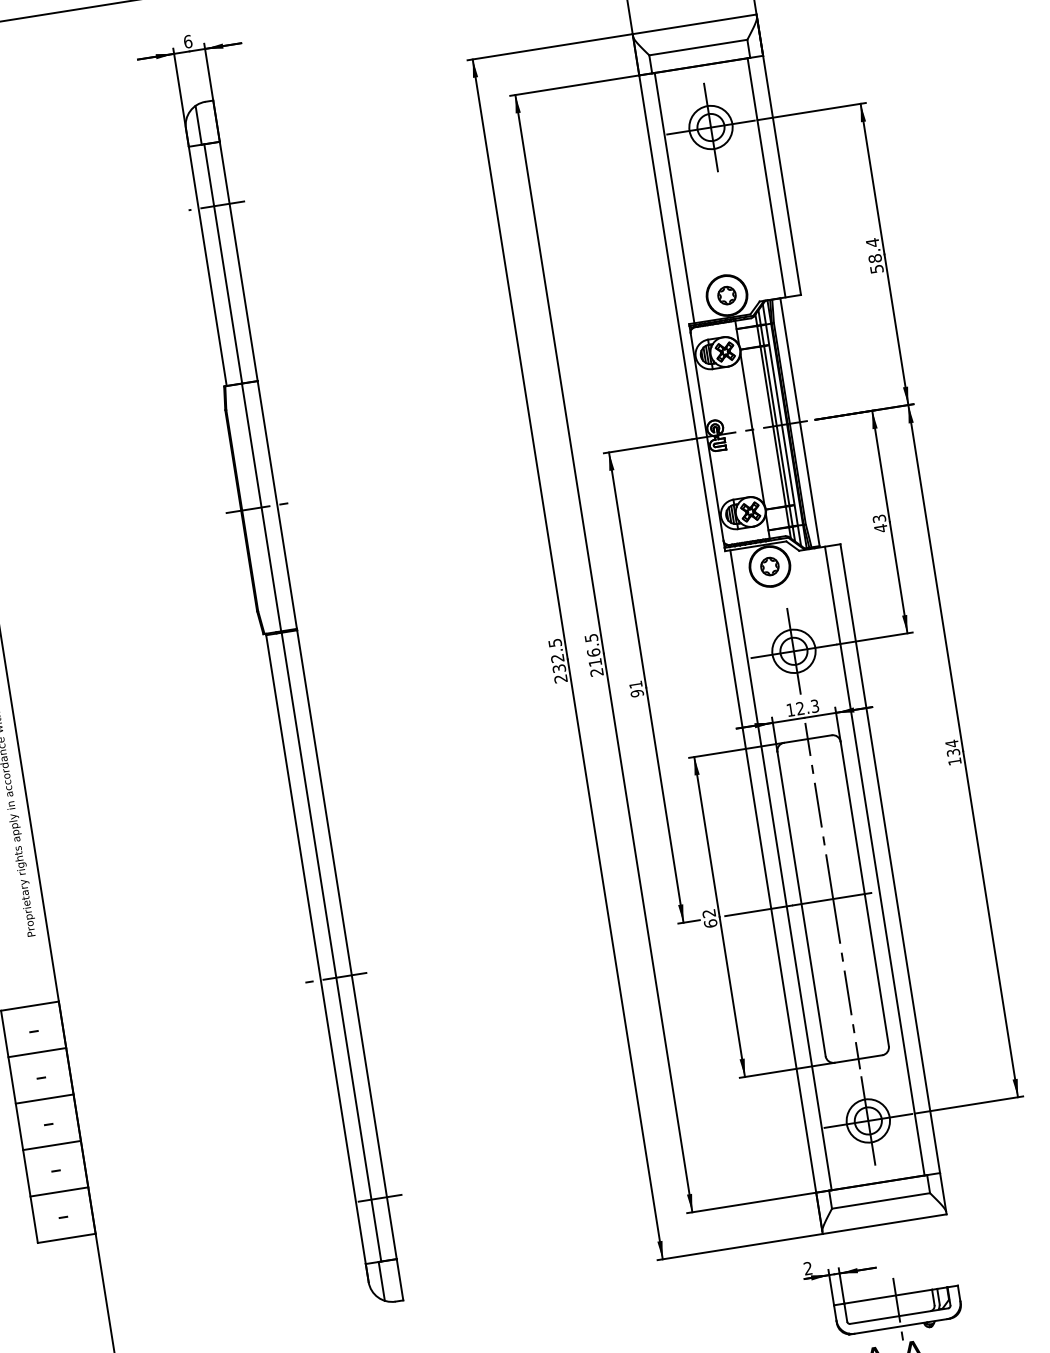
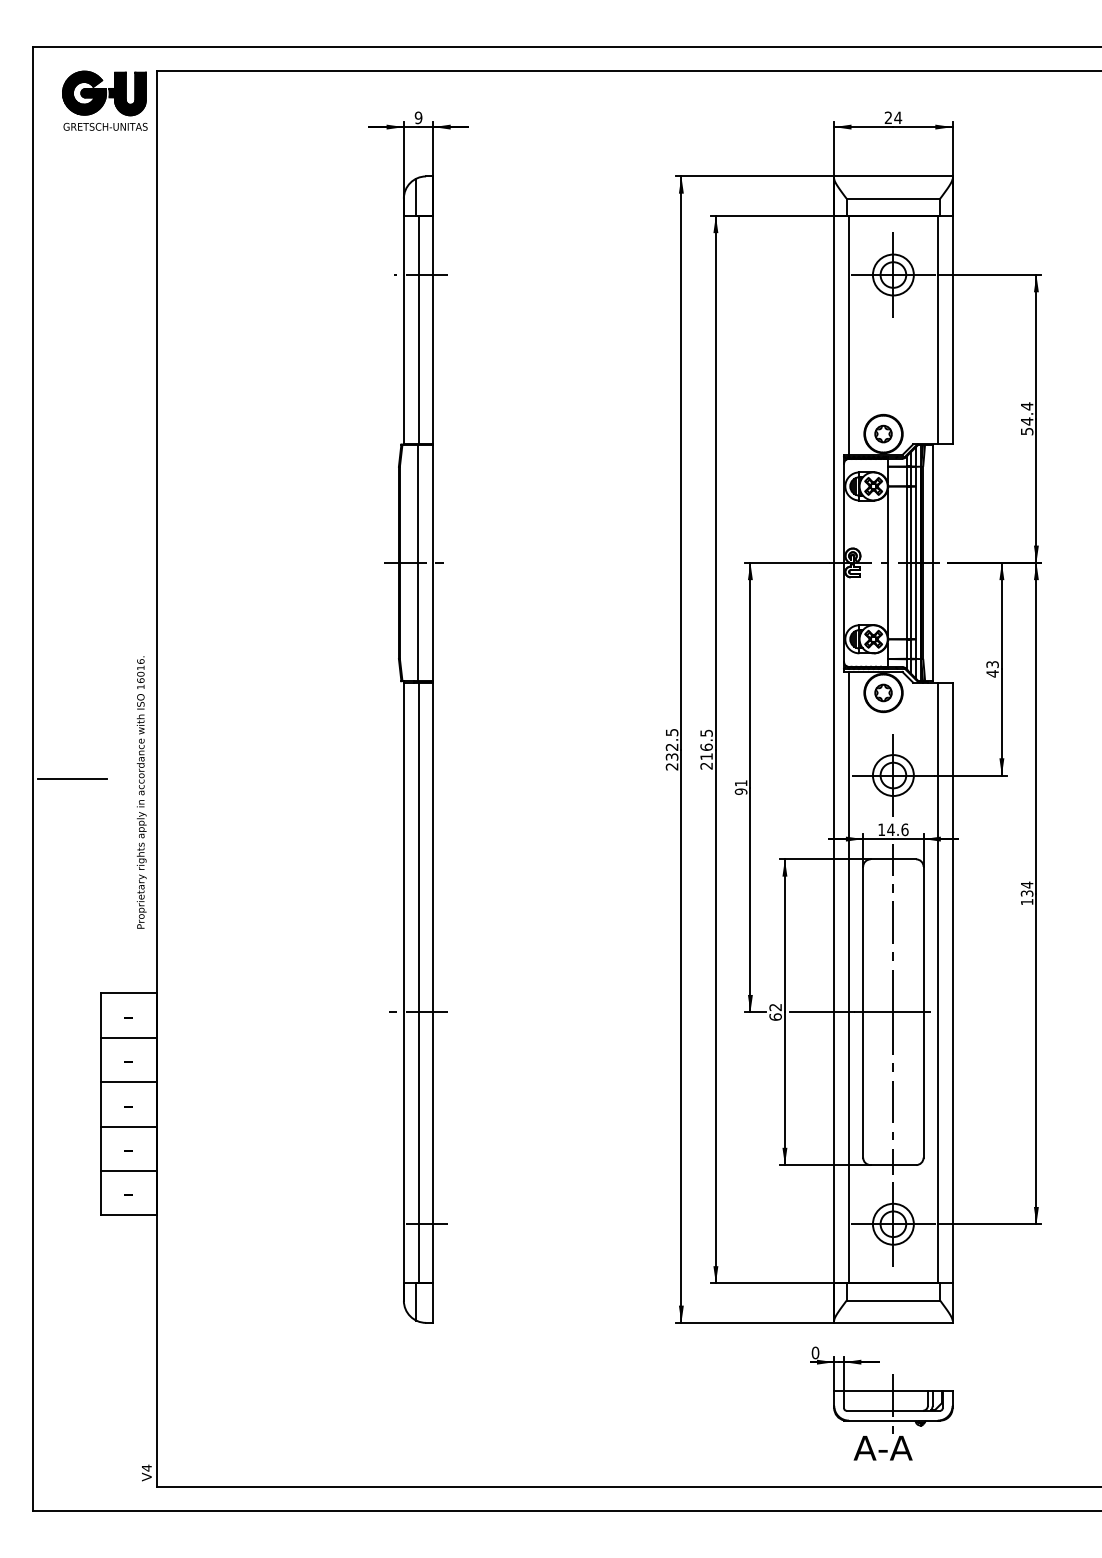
text: (187, 41) -> (418, 117), 6 -> 9
text: (874, 258) -> (1026, 421), 58.4 -> 54.4
text: (807, 707) -> (897, 829), 12.3 -> 14.6
text: (808, 1268) -> (815, 1352), 2 -> 0

